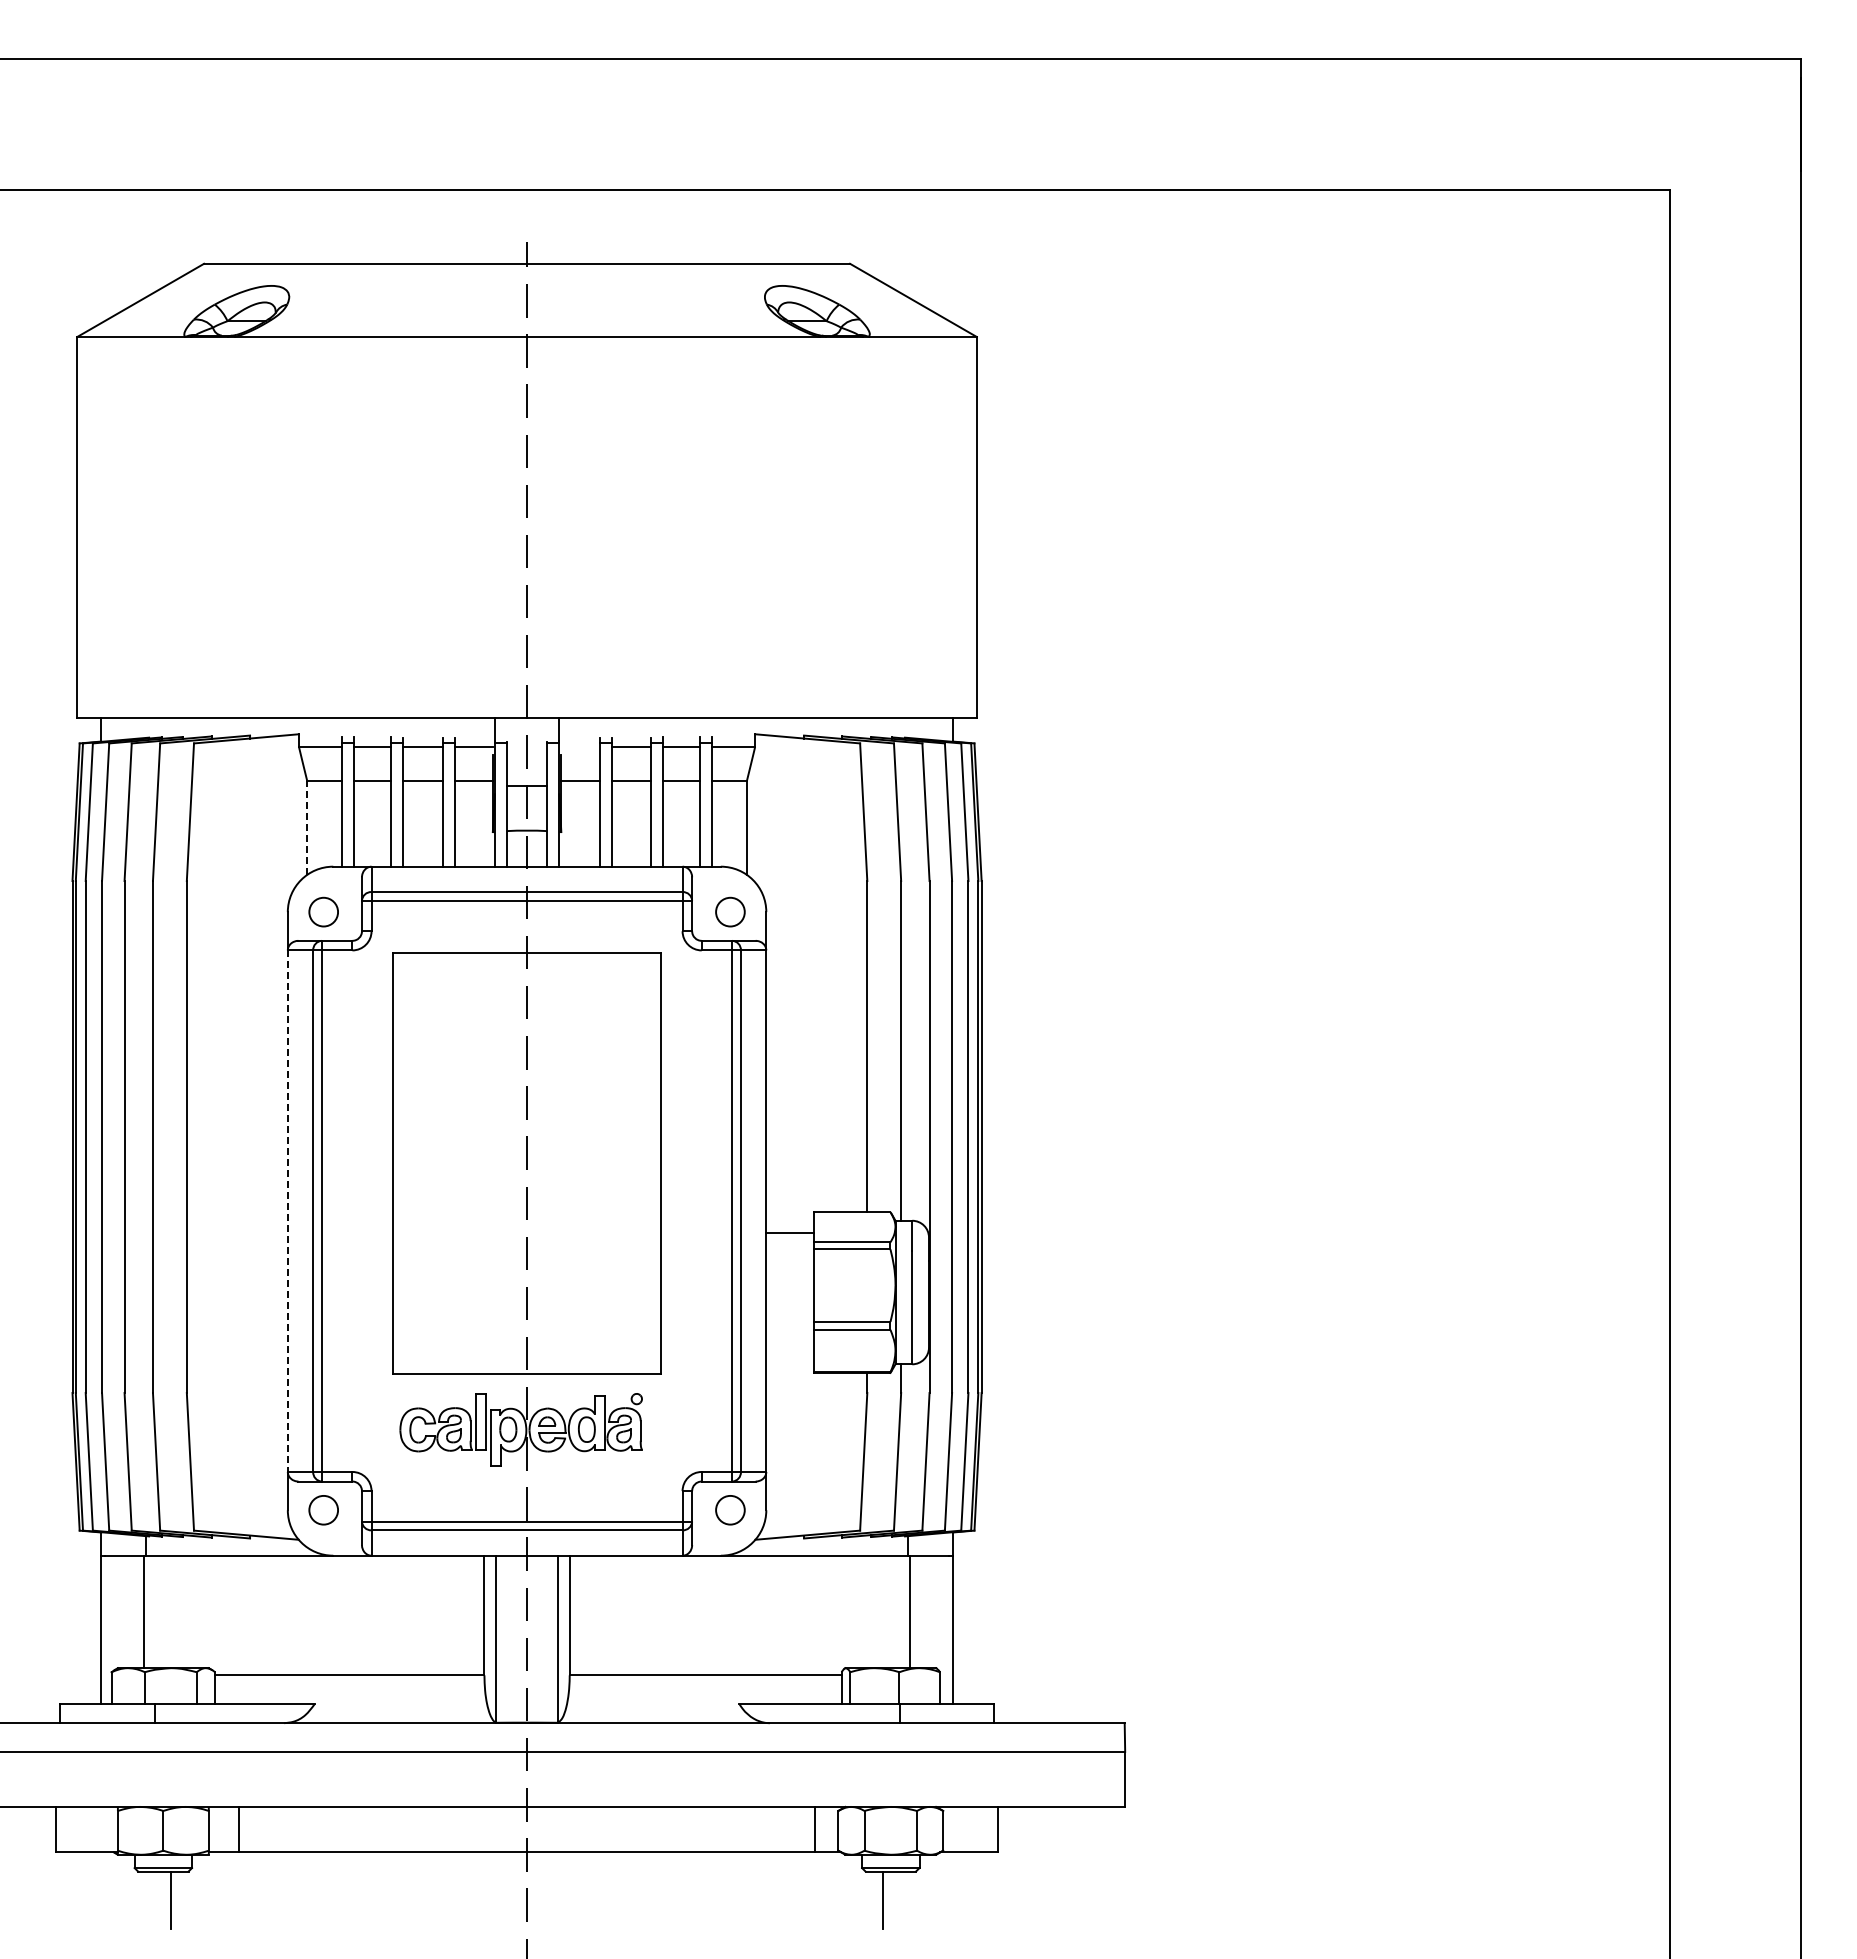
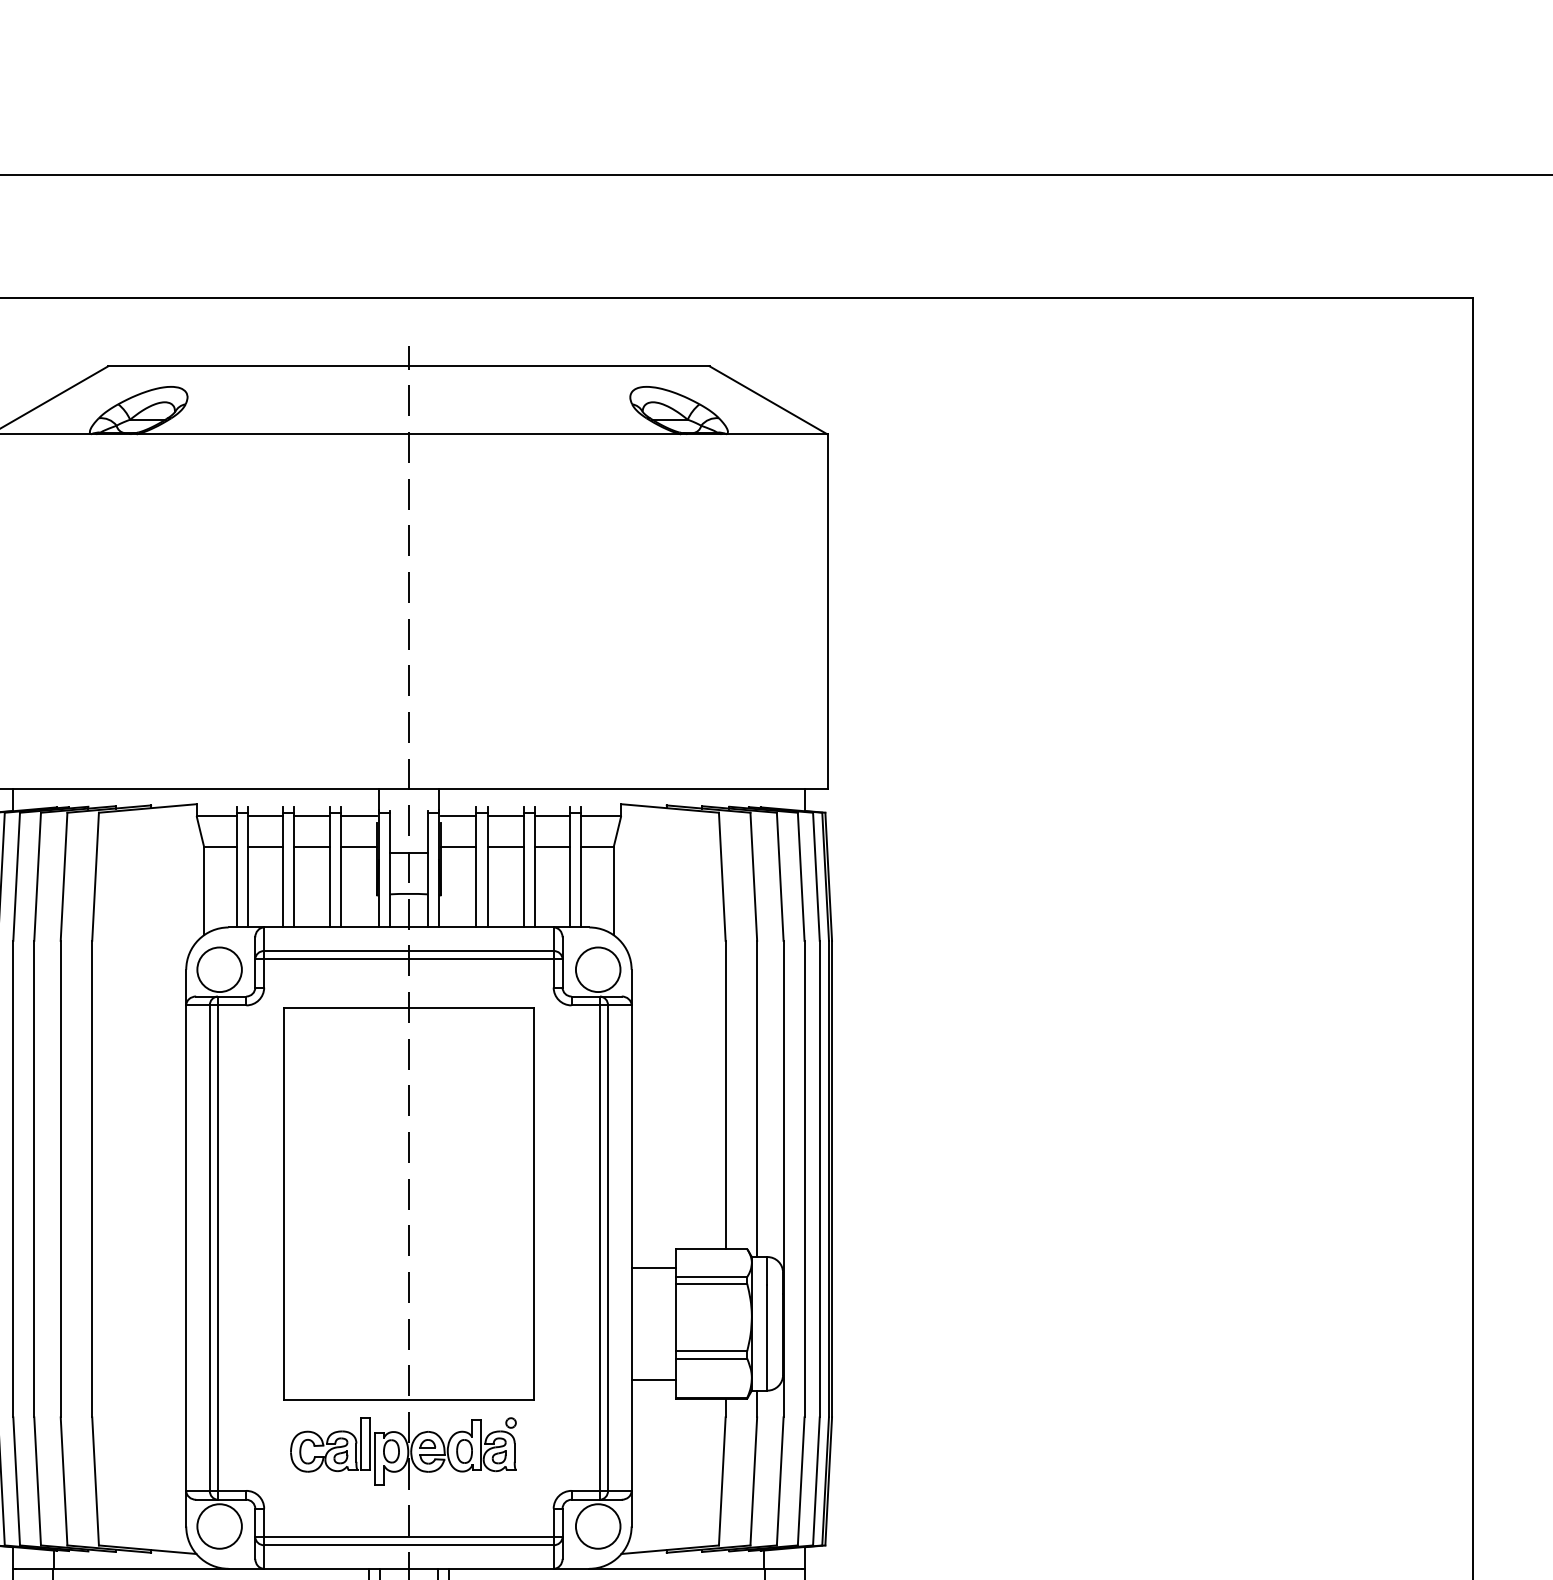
line: (580, 747) -> (458, 816), added
line: (307, 827) -> (204, 890), dashed -> solid
circle: (323, 912) -> (219, 970), size x1.67
circle: (730, 912) -> (598, 970), size x1.67
line: (287, 1211) -> (185, 1248), dashed -> solid
line: (790, 1352) -> (654, 1379), added
circle: (323, 1510) -> (219, 1526), size x1.67
circle: (730, 1510) -> (598, 1526), size x1.67

